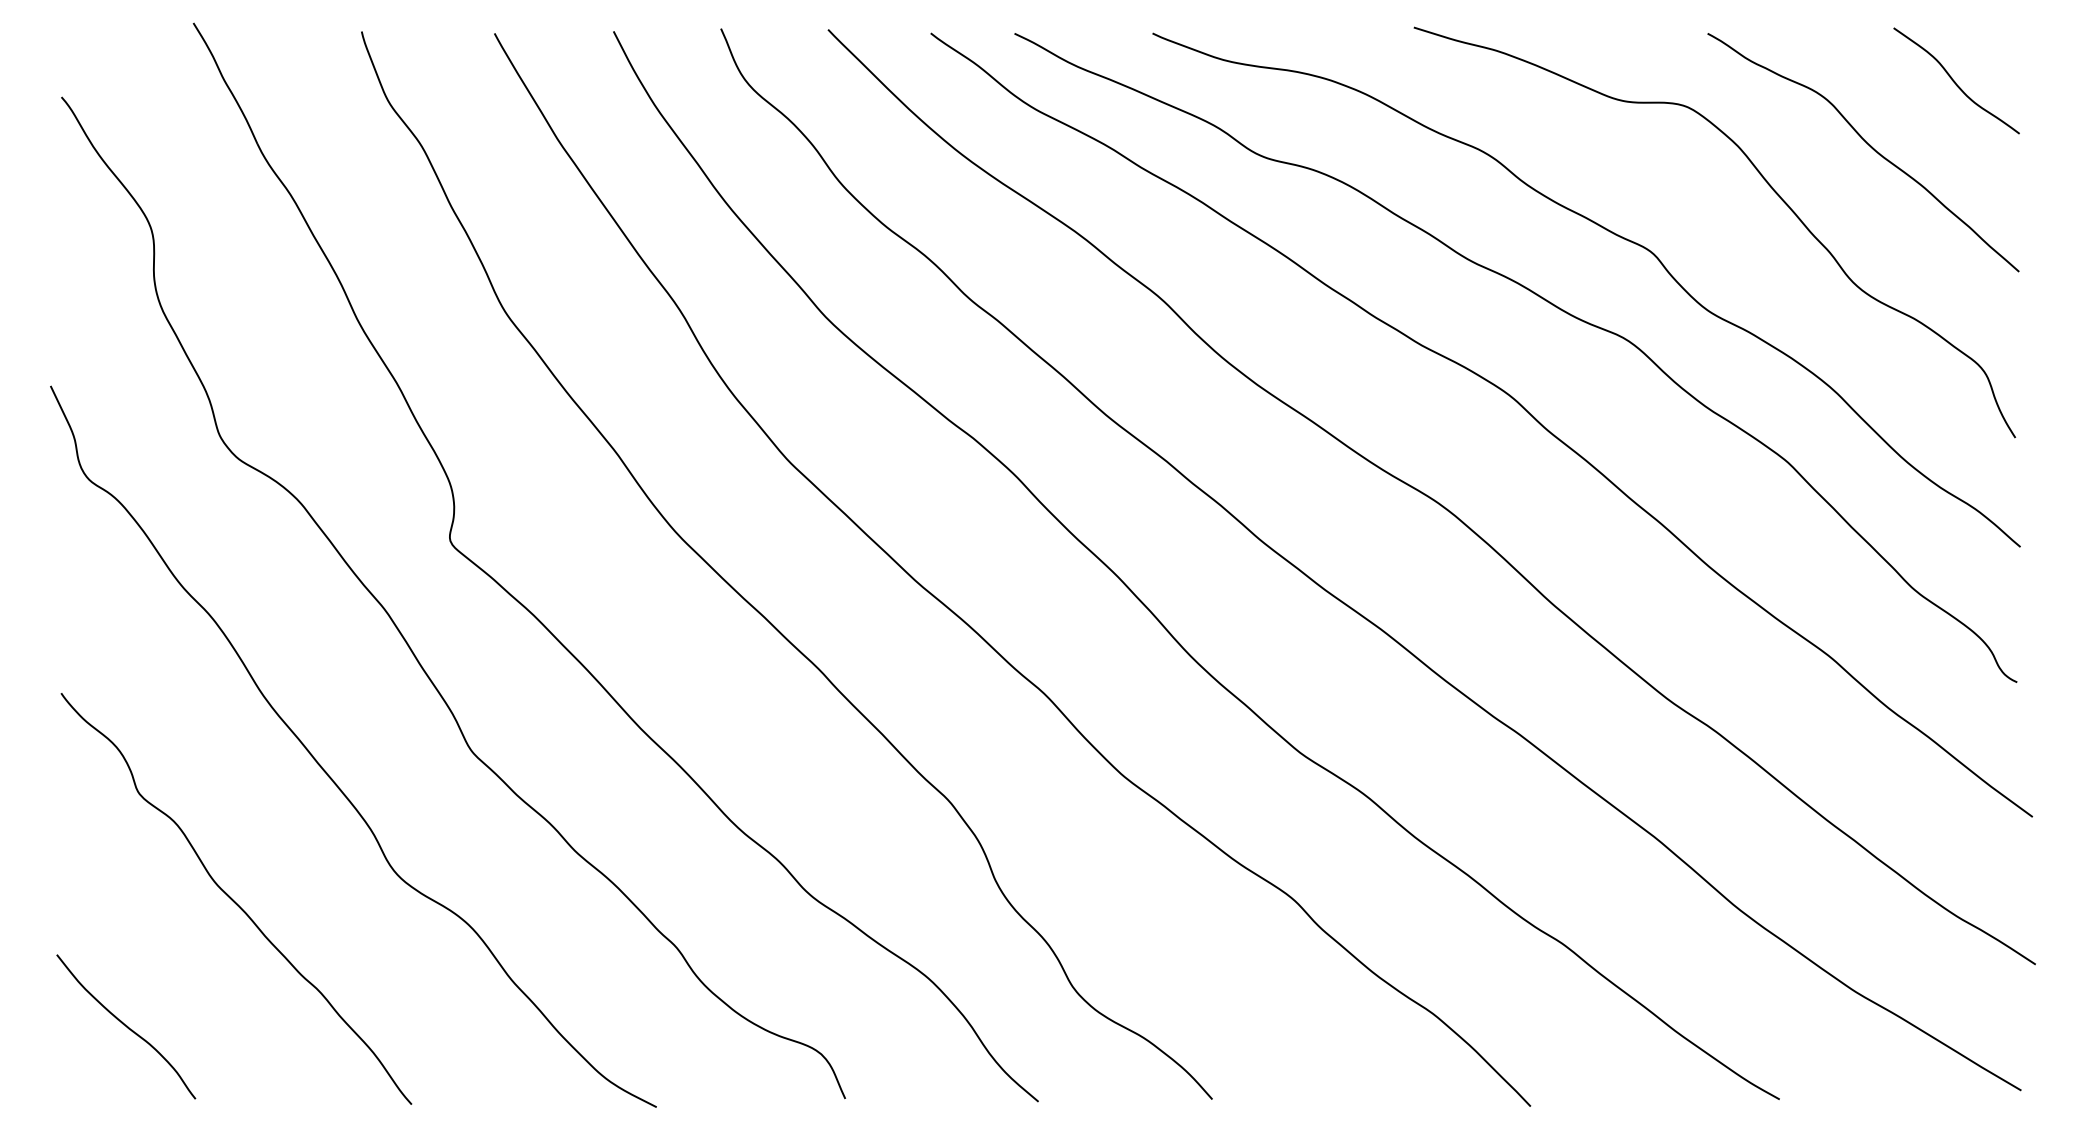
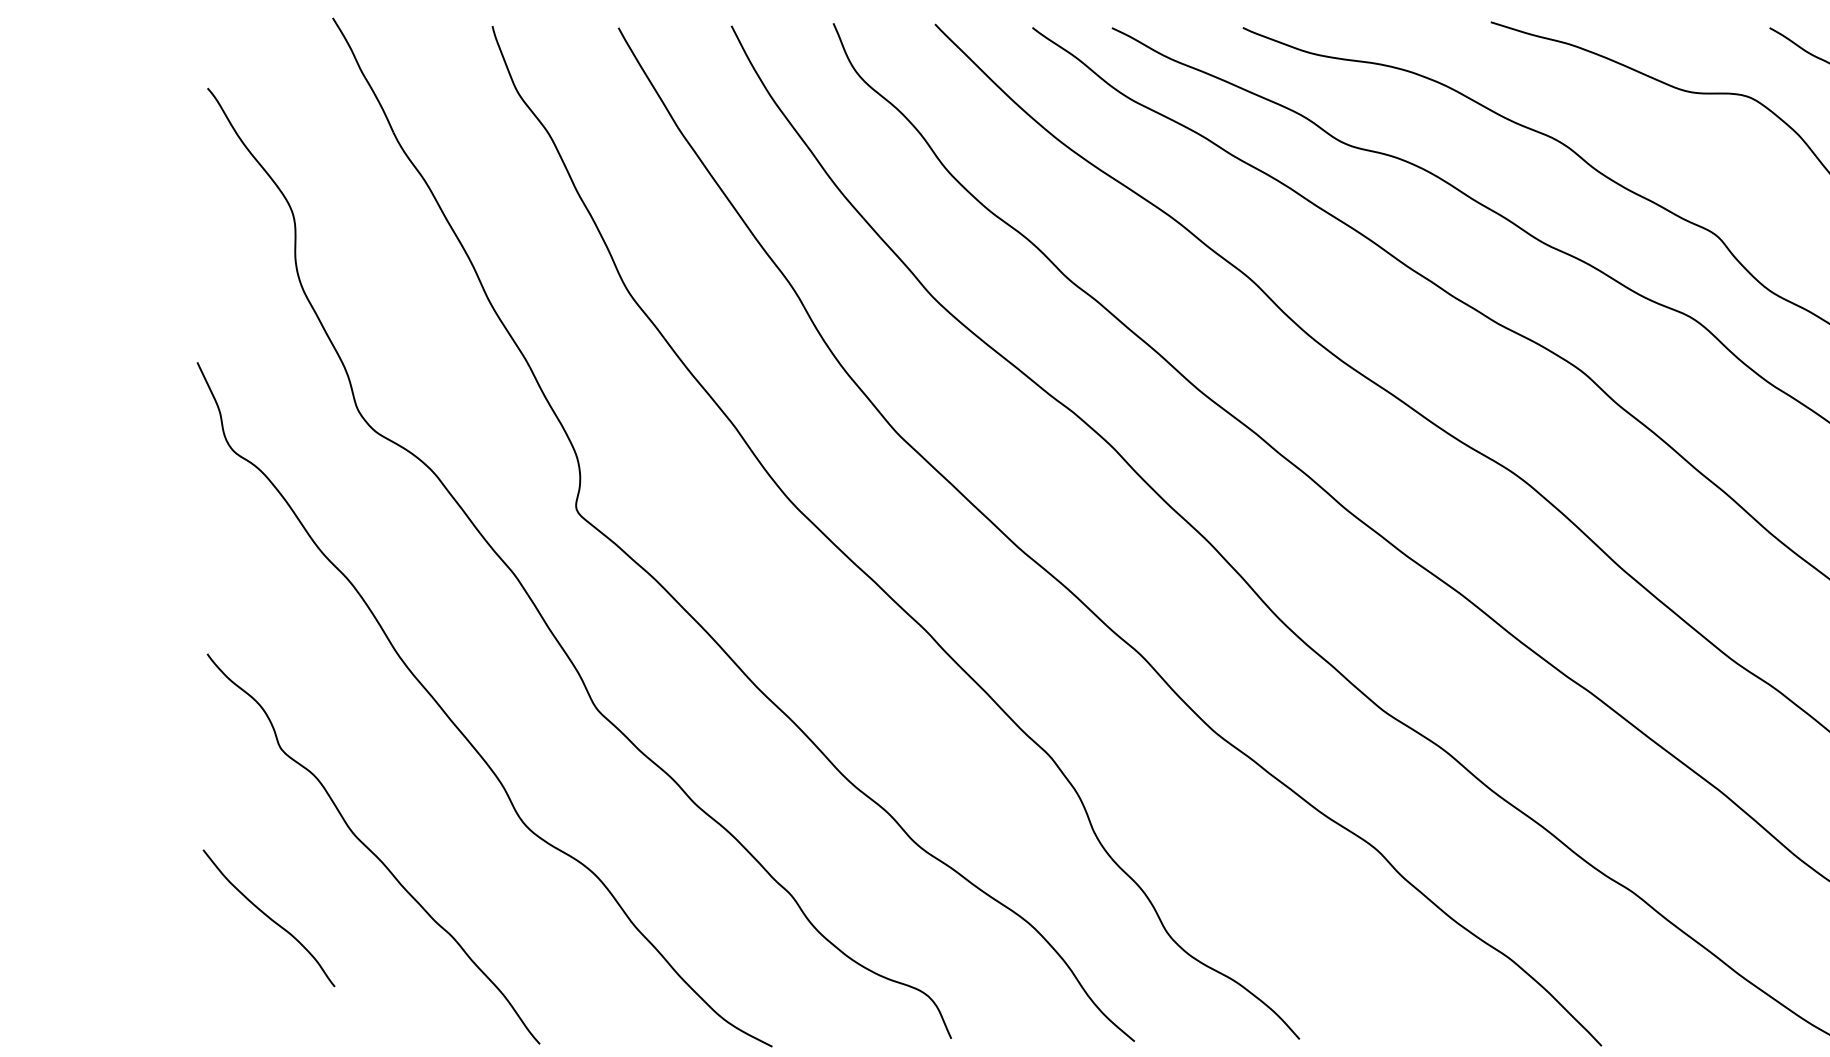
curve: (126, 1026) -> (269, 917), moved

